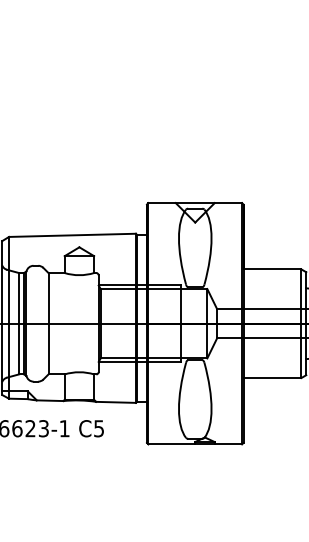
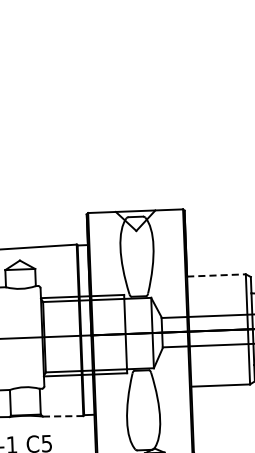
line: (272, 269) -> (216, 275), solid -> dashed
line: (116, 402) -> (63, 416), solid -> dashed

